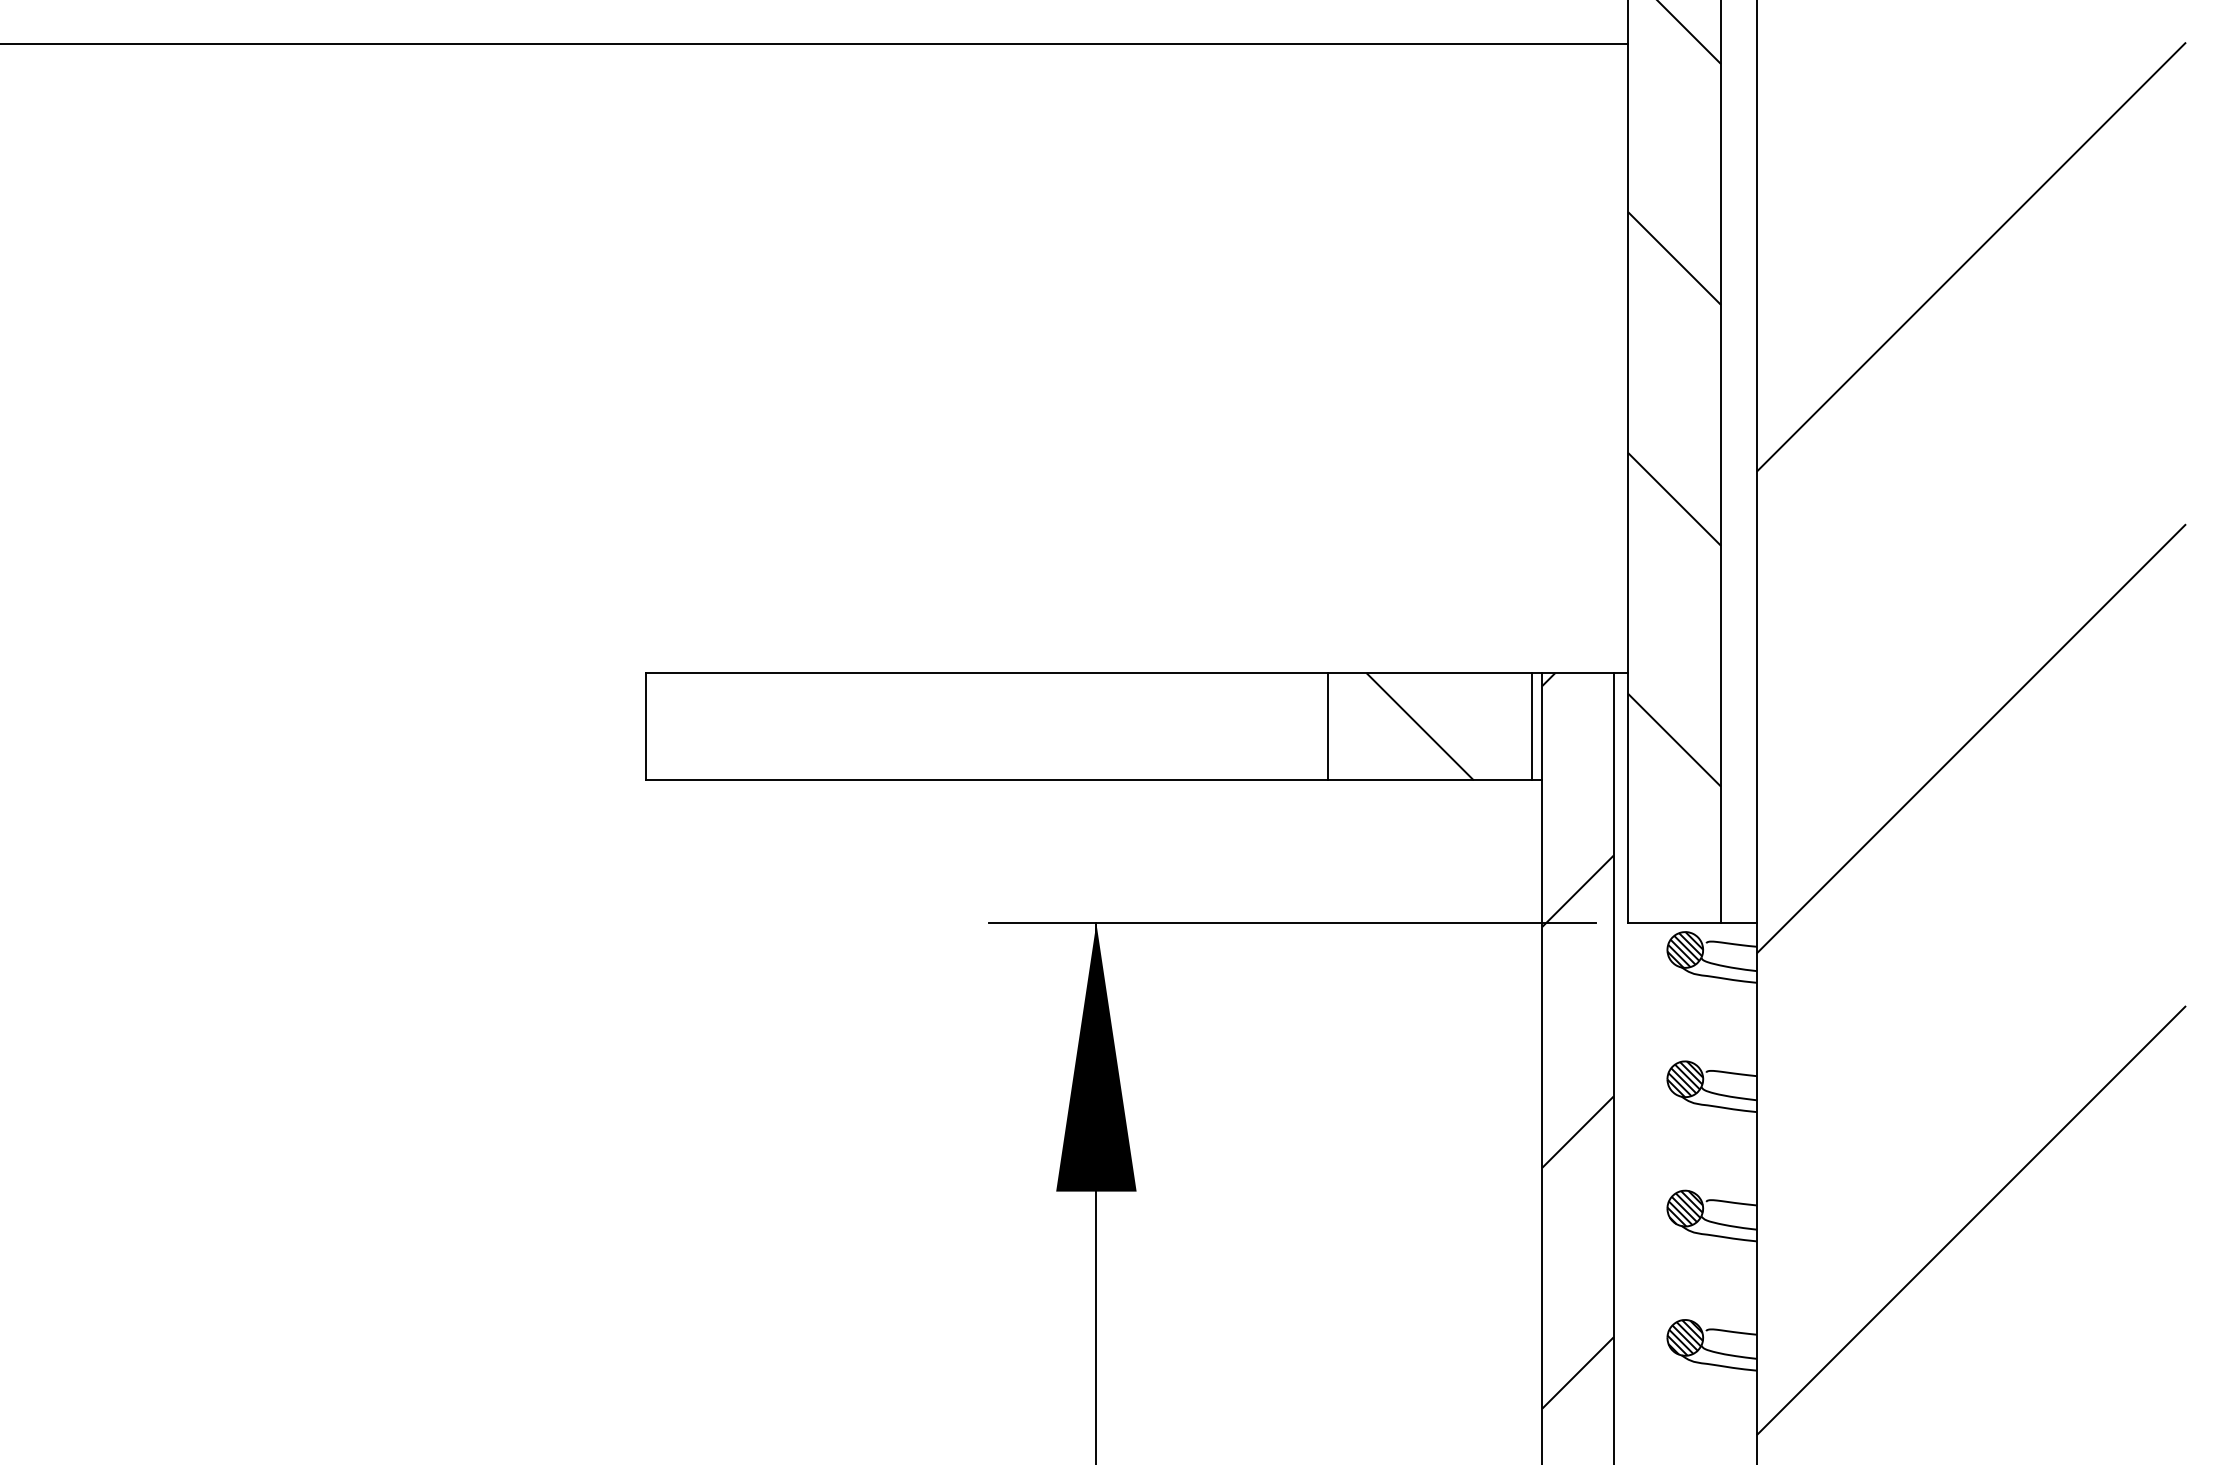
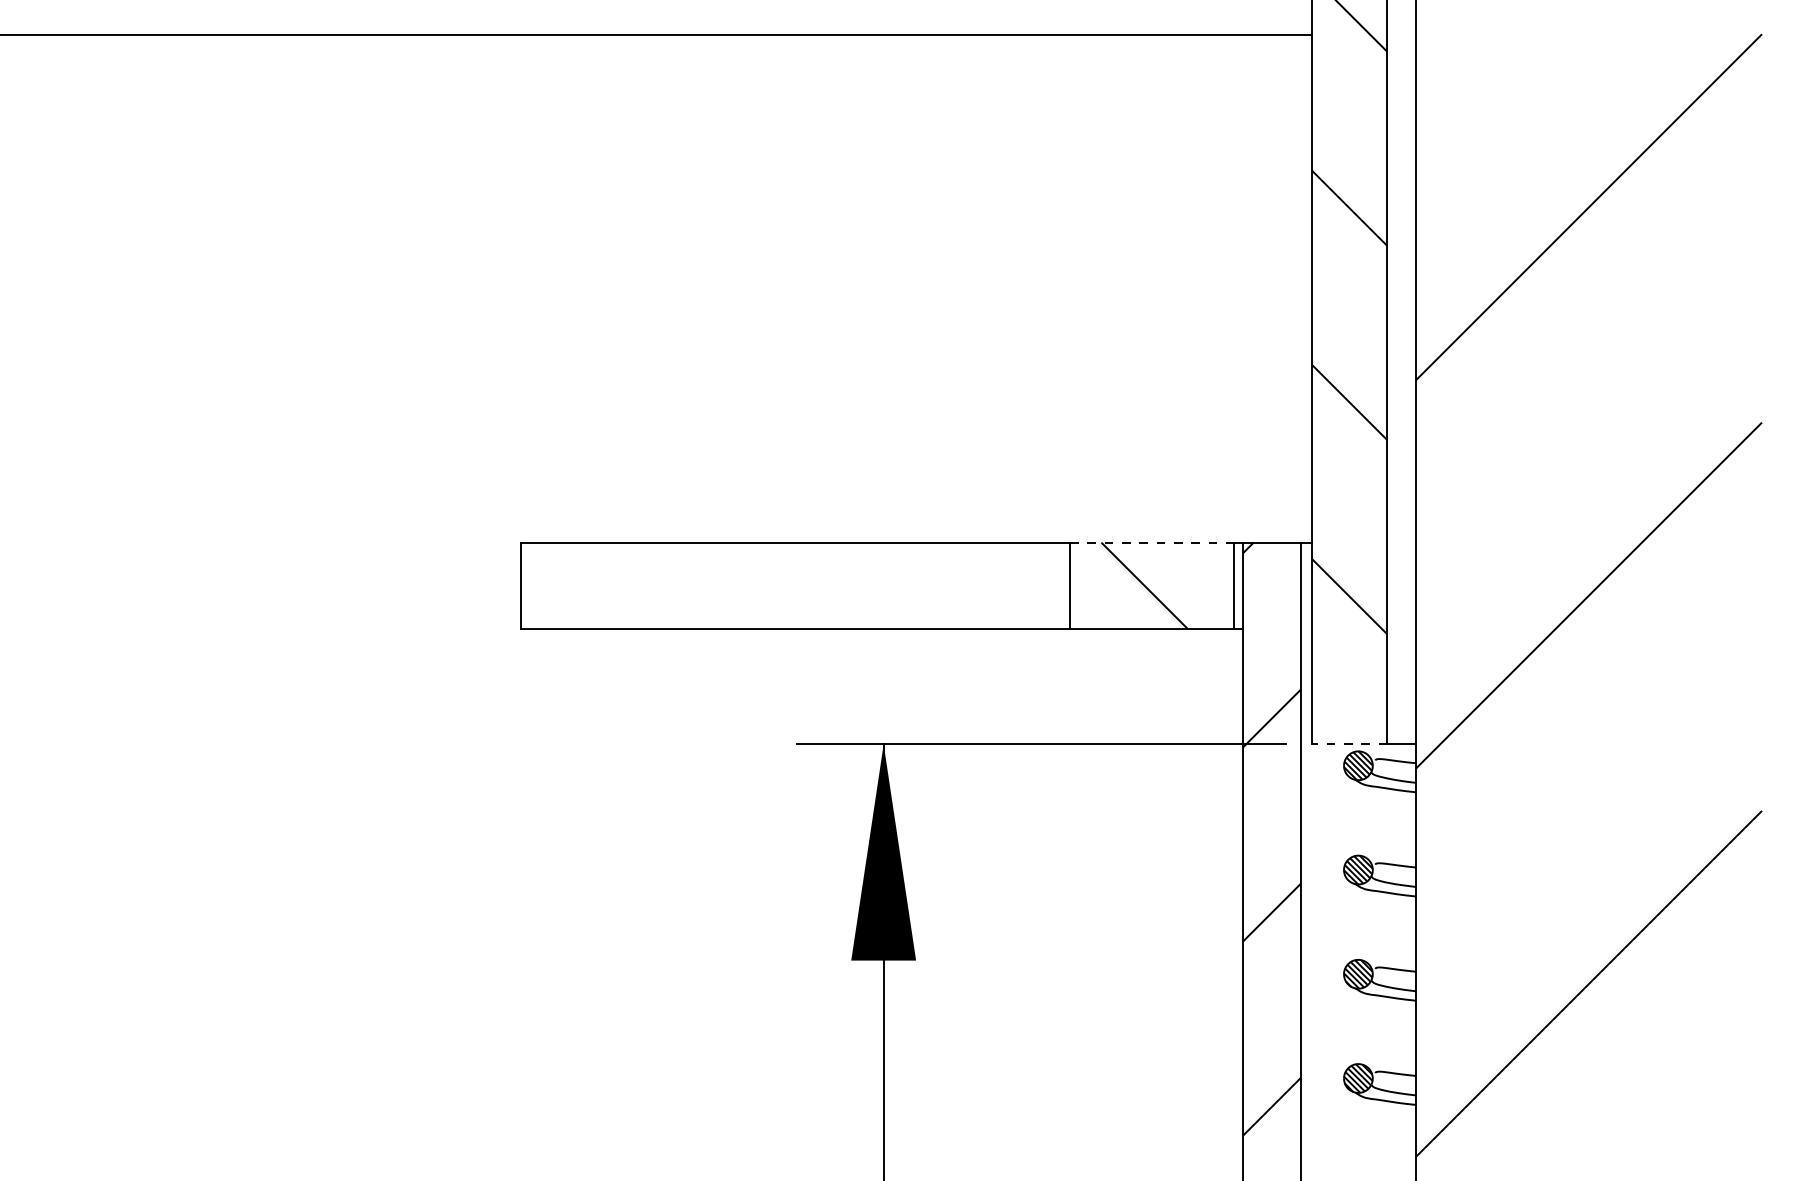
line: (1429, 673) -> (1152, 542), solid -> dashed
line: (1674, 923) -> (1349, 744), solid -> dashed

